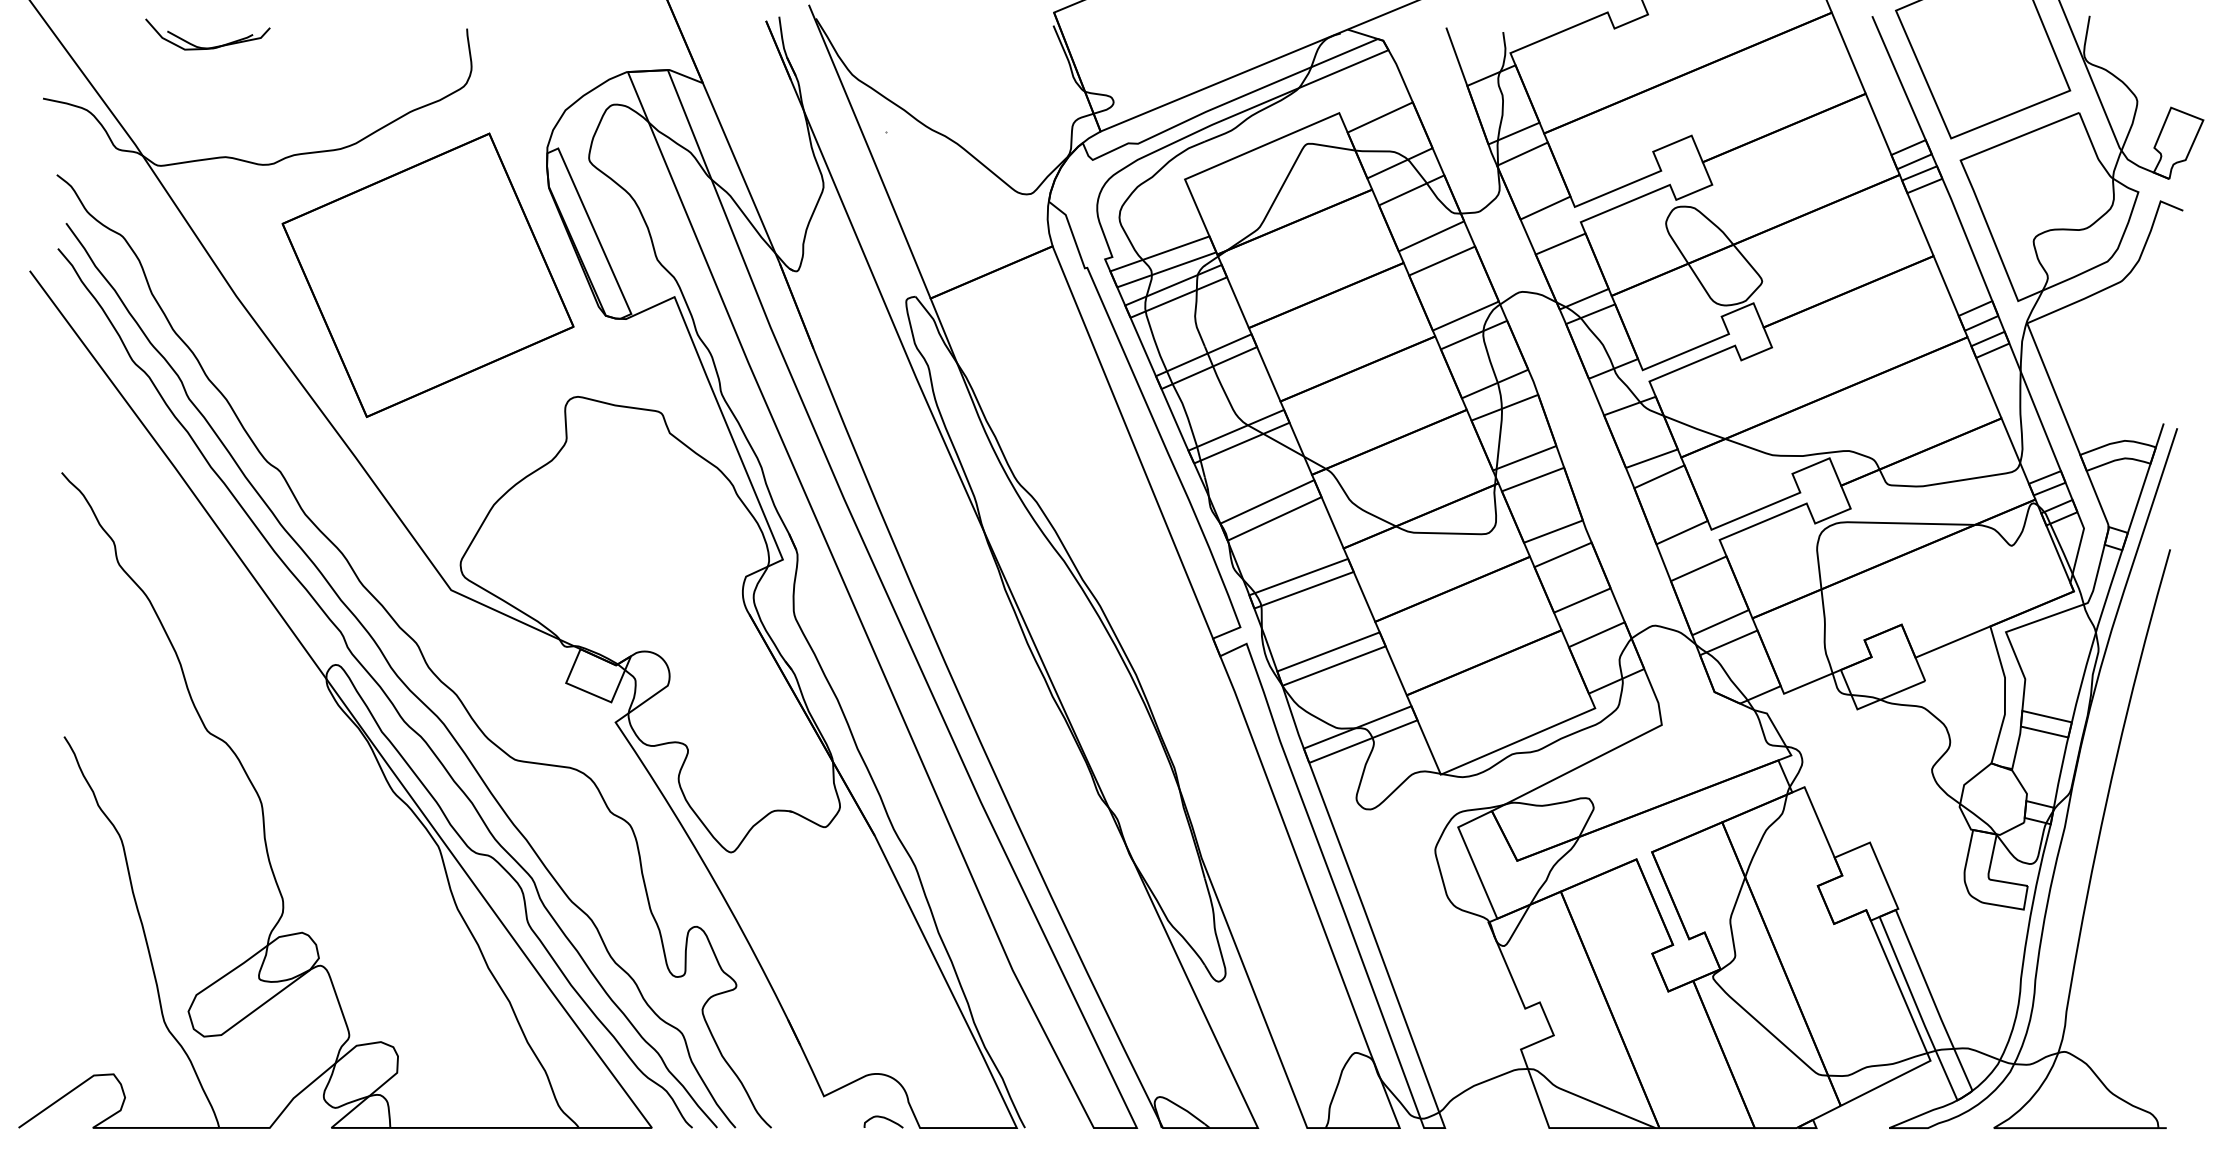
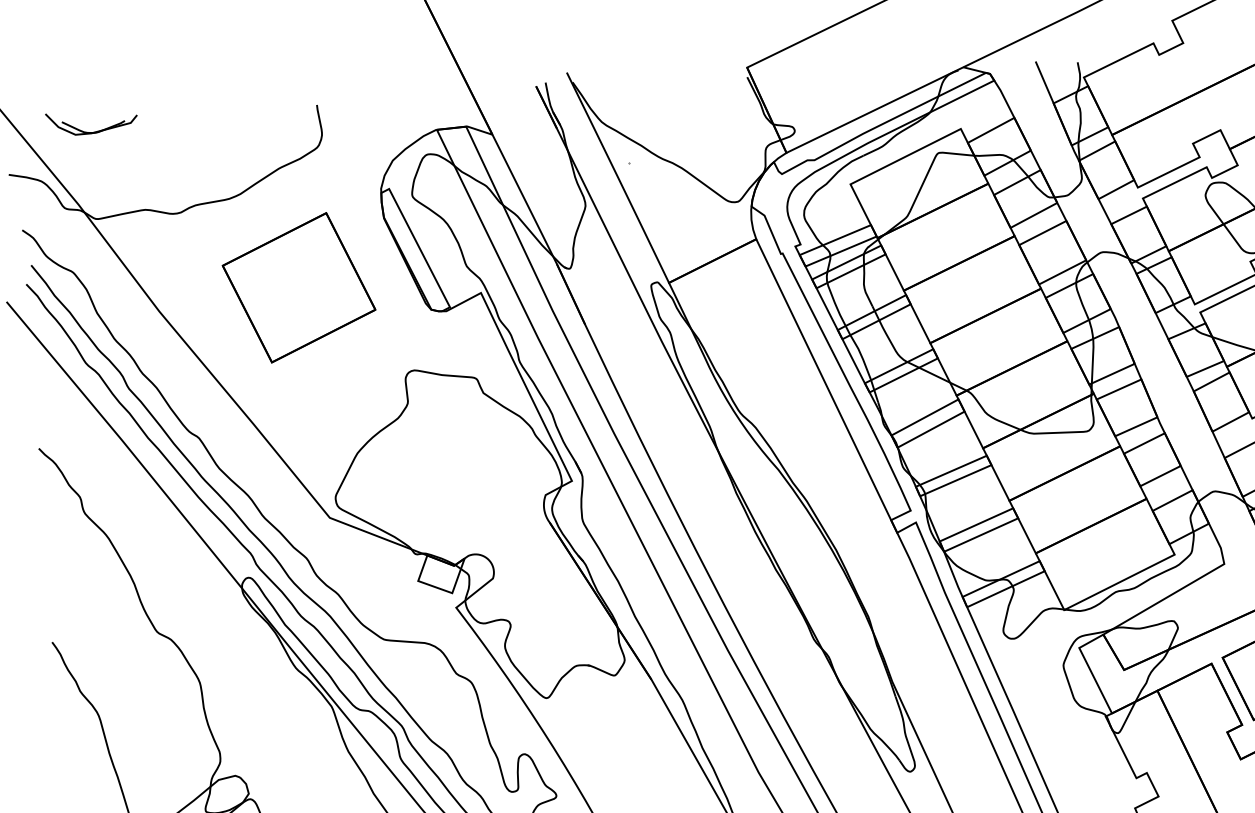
part: (212, 46) -> (95, 131), moved
part: (427, 275) -> (298, 287), size x0.7

